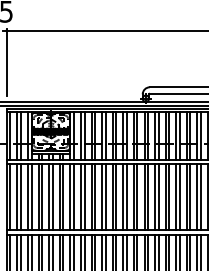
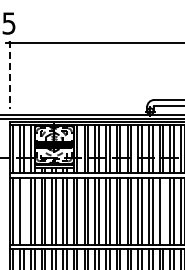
line: (6, 62) -> (9, 74), solid -> dashed
line: (20, 196) -> (23, 210), removed
line: (158, 196) -> (163, 210), removed

